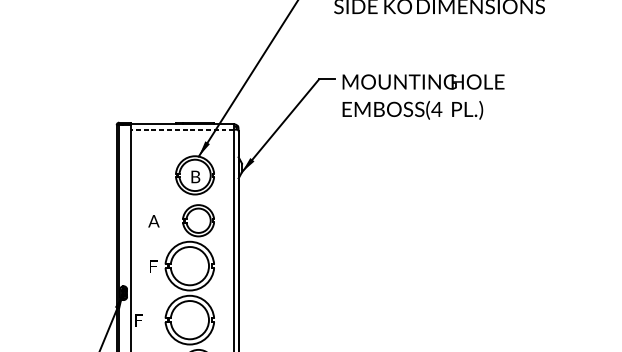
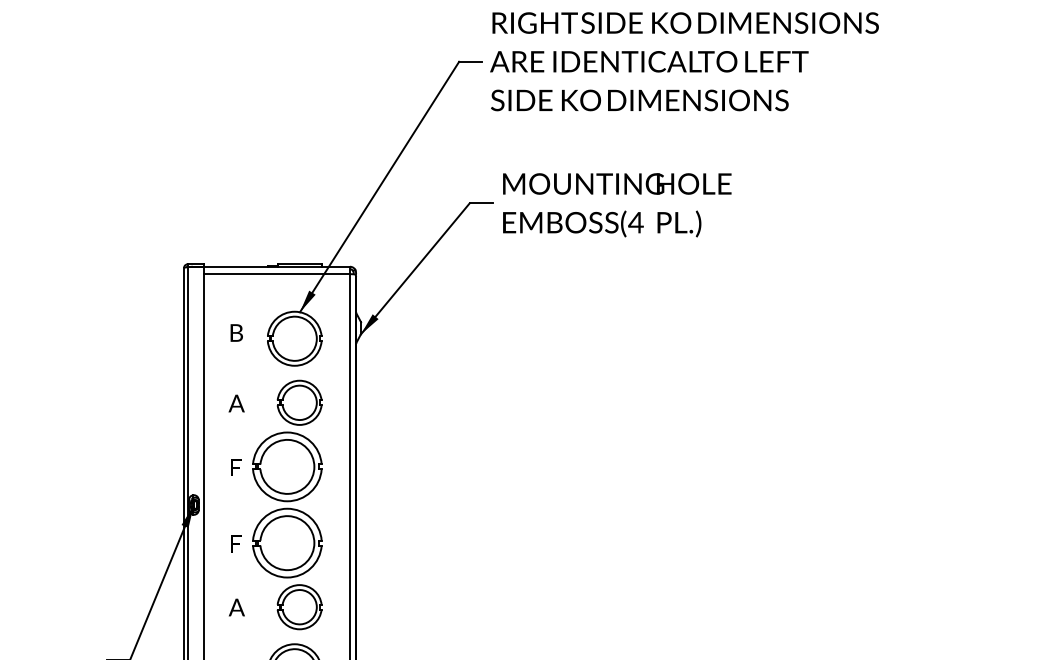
text: (423, 97) -> (617, 205), moved
line: (182, 129) -> (276, 274), dashed -> solid
text: (195, 176) -> (236, 332), moved
text: (138, 320) -> (236, 543), moved

